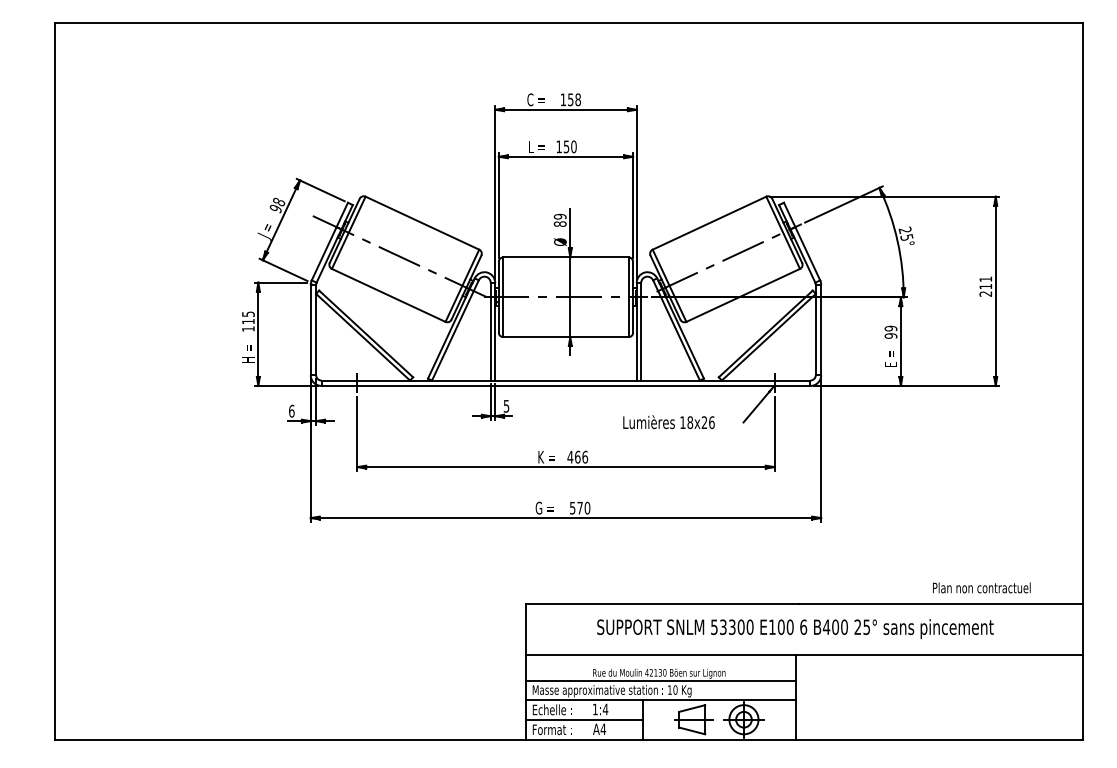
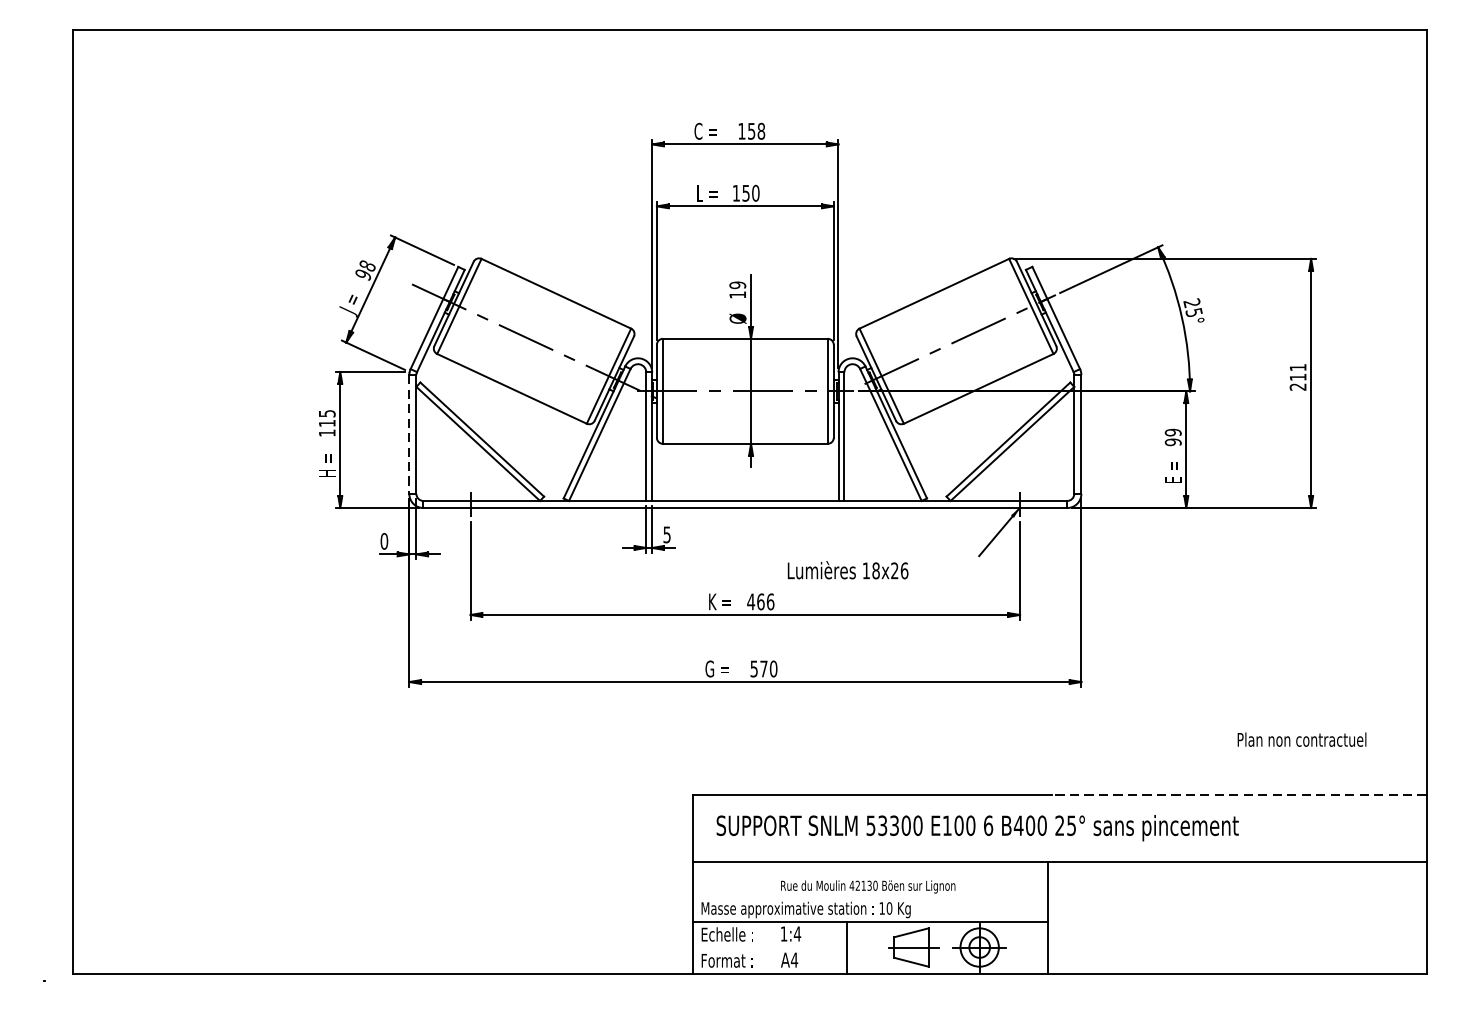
text: (559, 223) -> (736, 294), 89 -> 19
line: (310, 330) -> (408, 435), solid -> dashed
text: (291, 410) -> (383, 540), 6 -> 0
text: (668, 422) -> (847, 570), moved
text: (981, 587) -> (1301, 739), moved
line: (940, 603) -> (1238, 794), solid -> dashed
text: (795, 629) -> (977, 828), moved
line: (660, 680) -> (869, 895), removed
line: (584, 720) -> (769, 948), removed

